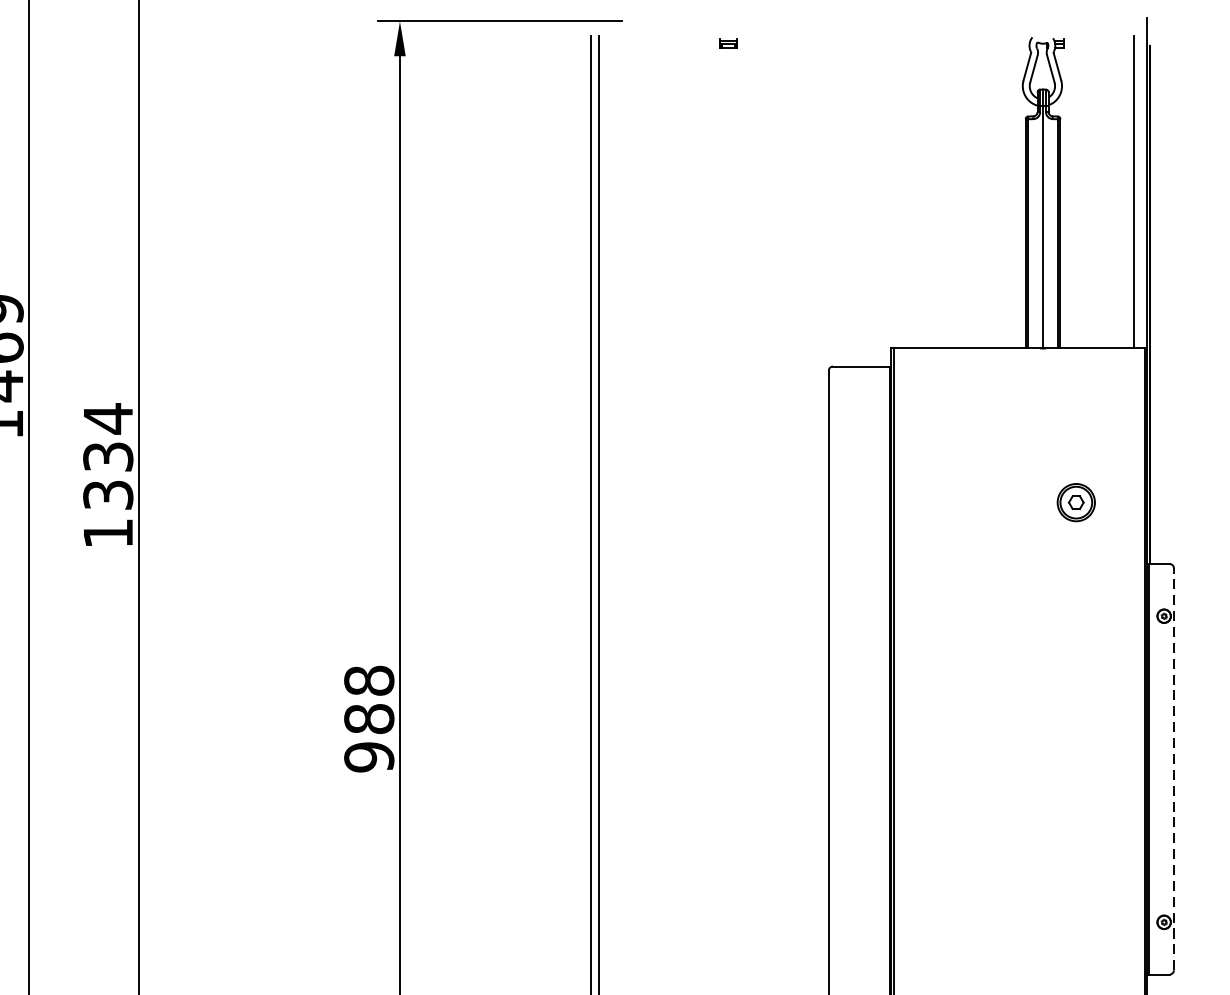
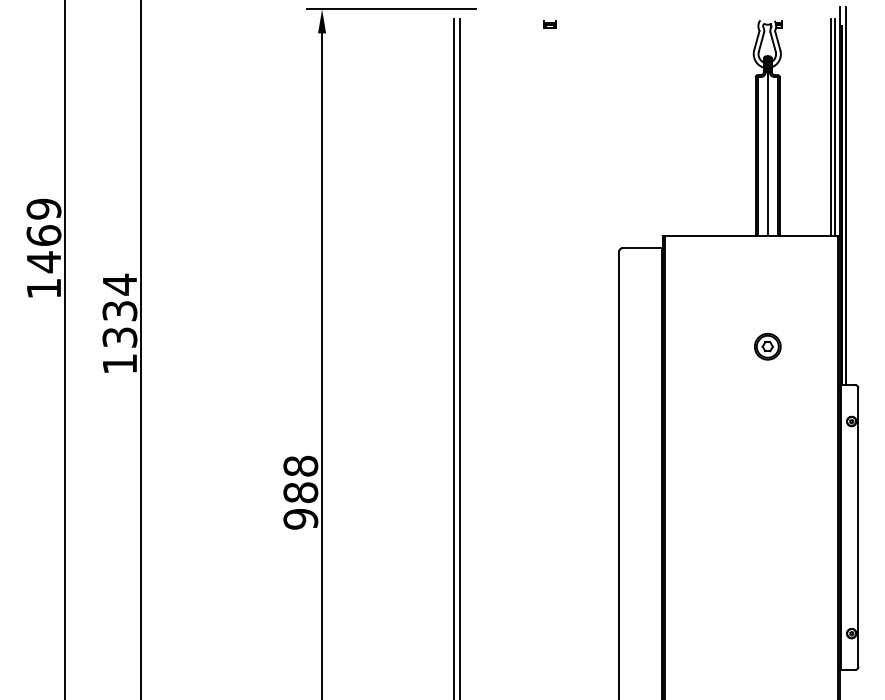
line: (1139, 192) -> (834, 127), added
line: (1155, 290) -> (845, 195), added
part: (1075, 502) -> (767, 346), moved
line: (1173, 769) -> (858, 527), dashed -> solid

